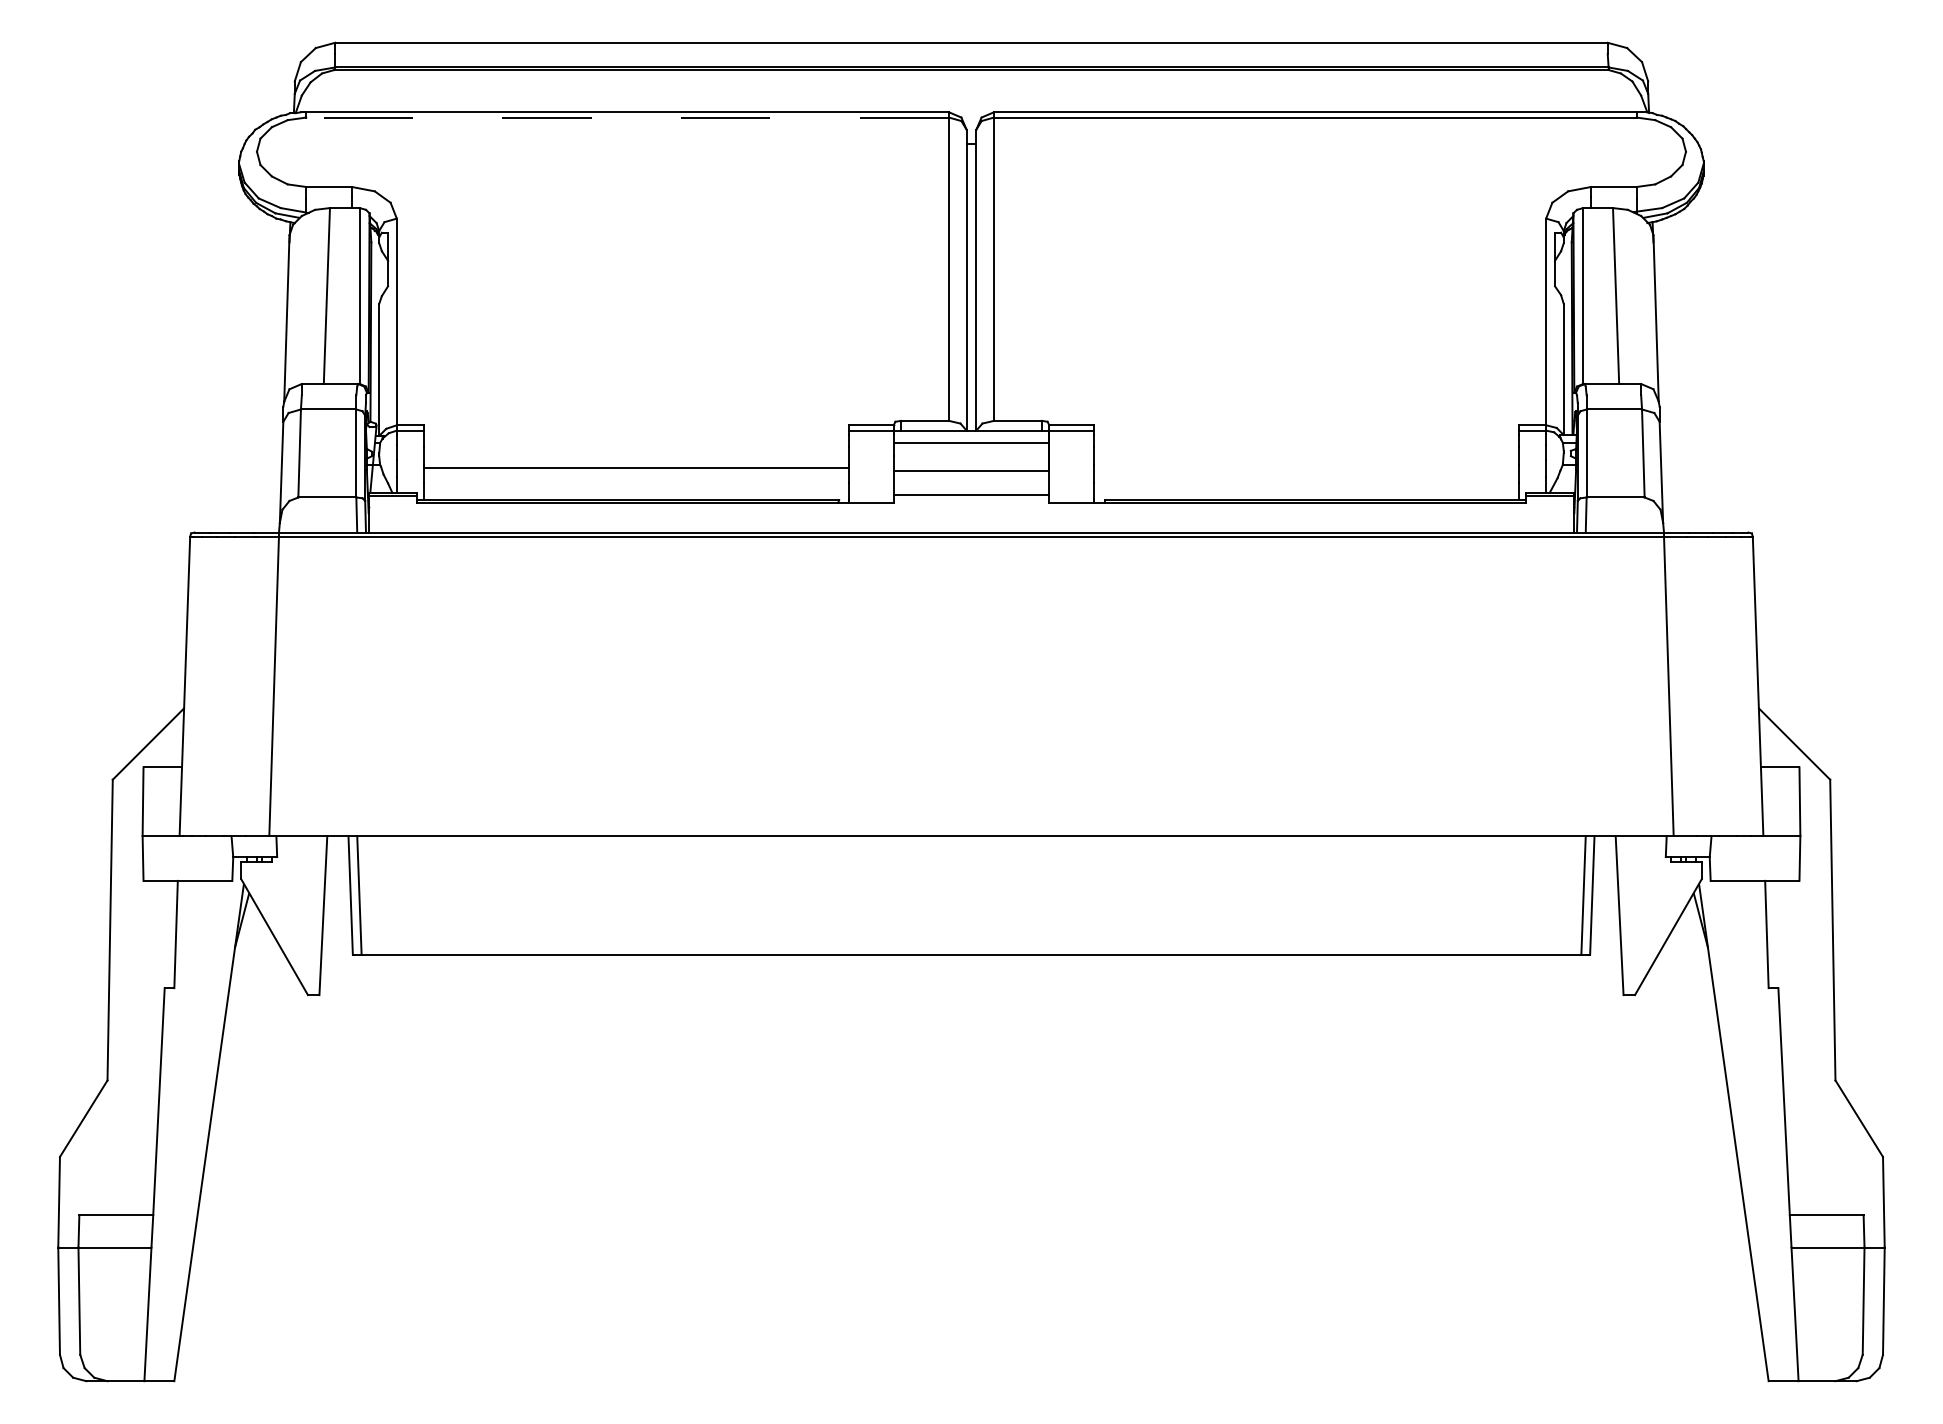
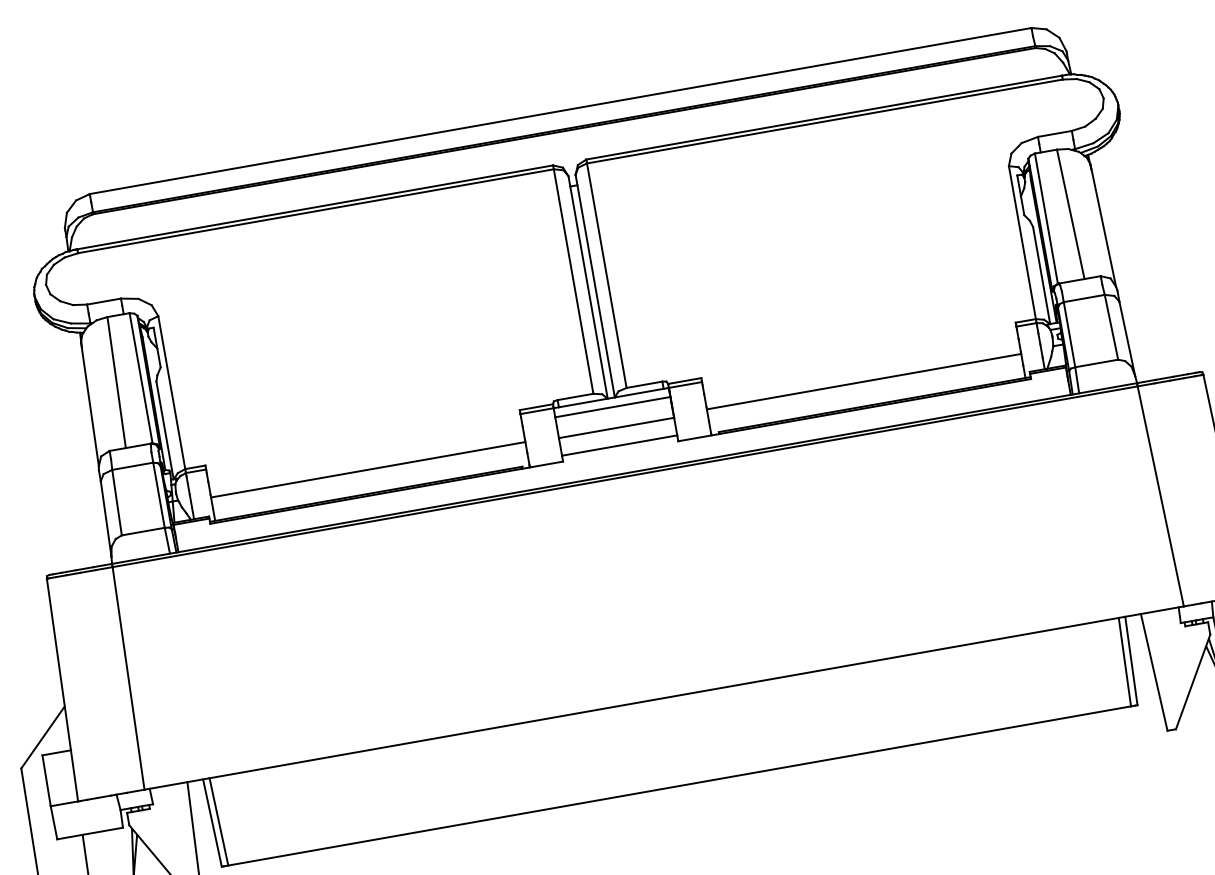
line: (627, 117) -> (315, 211), dashed -> solid
line: (1306, 467) -> (864, 381), added

